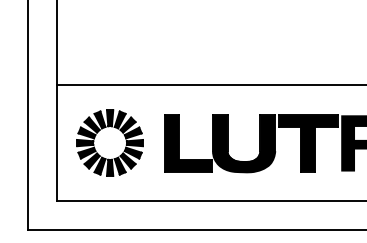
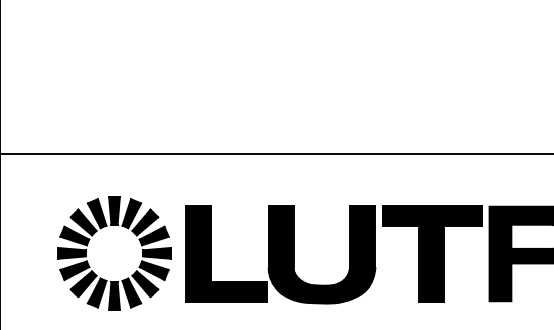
part: (109, 142) -> (113, 252), moved

